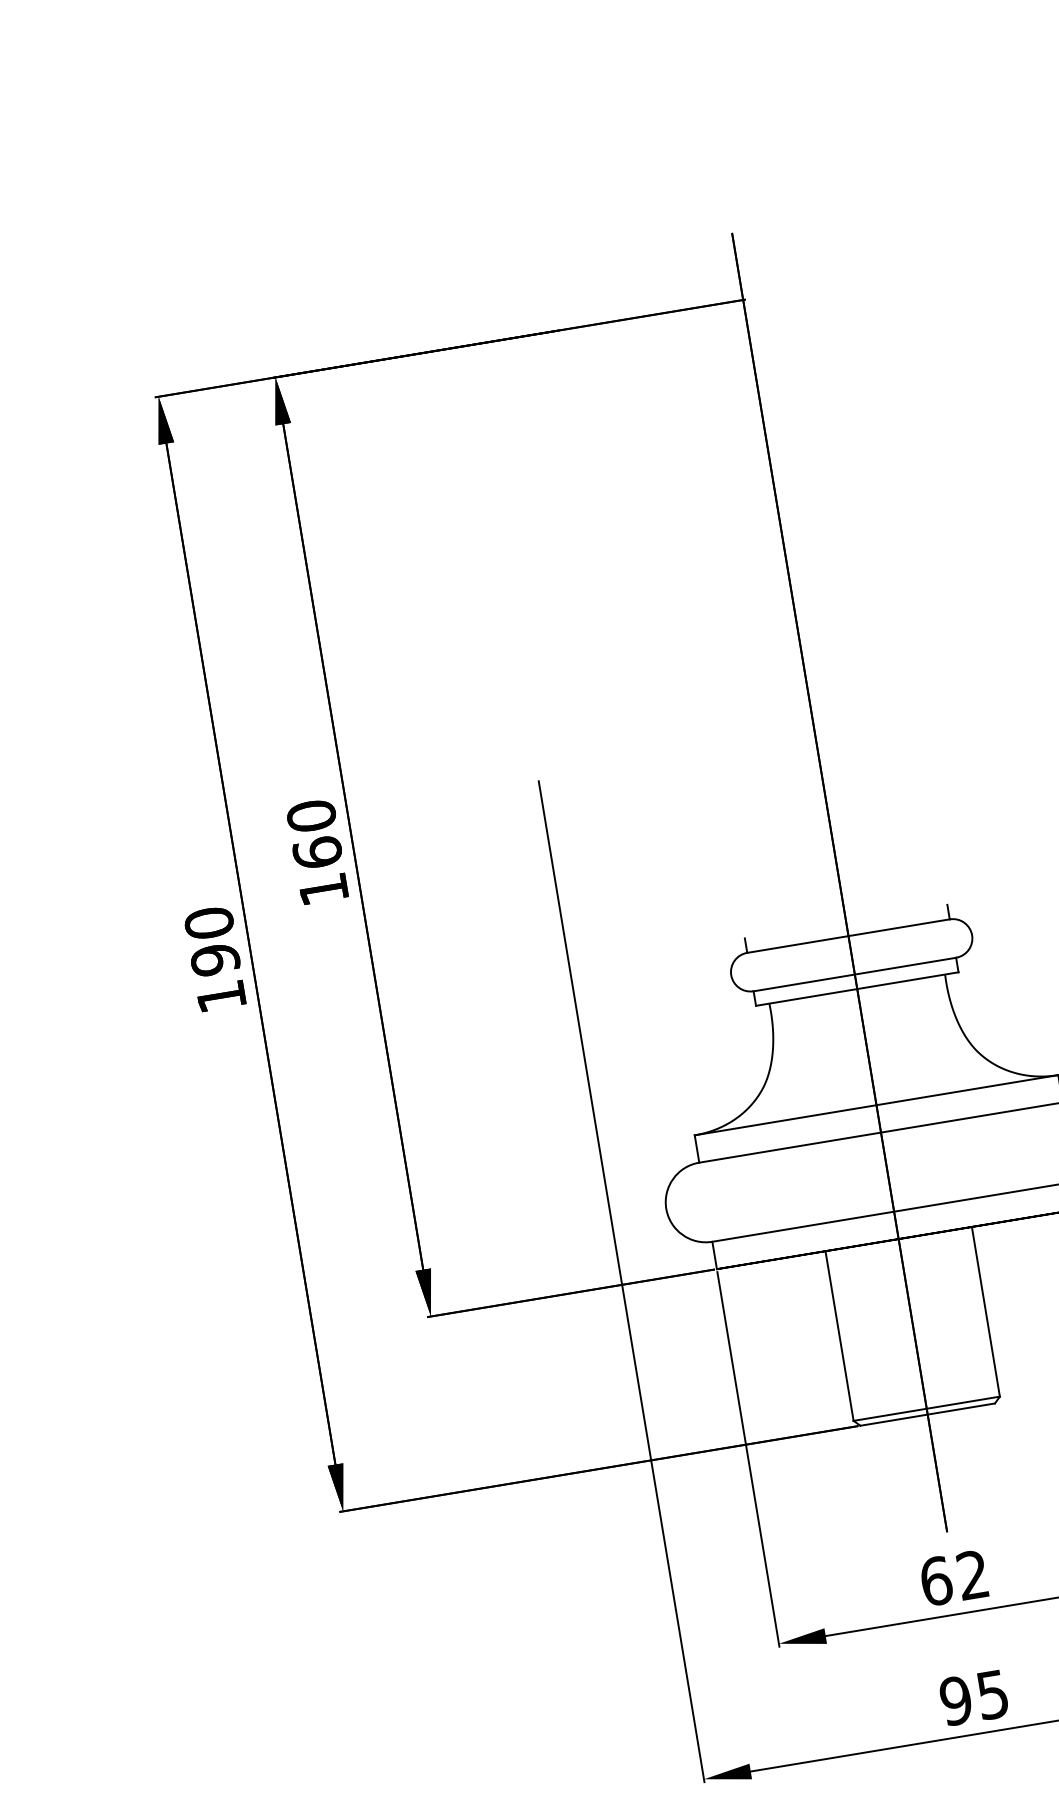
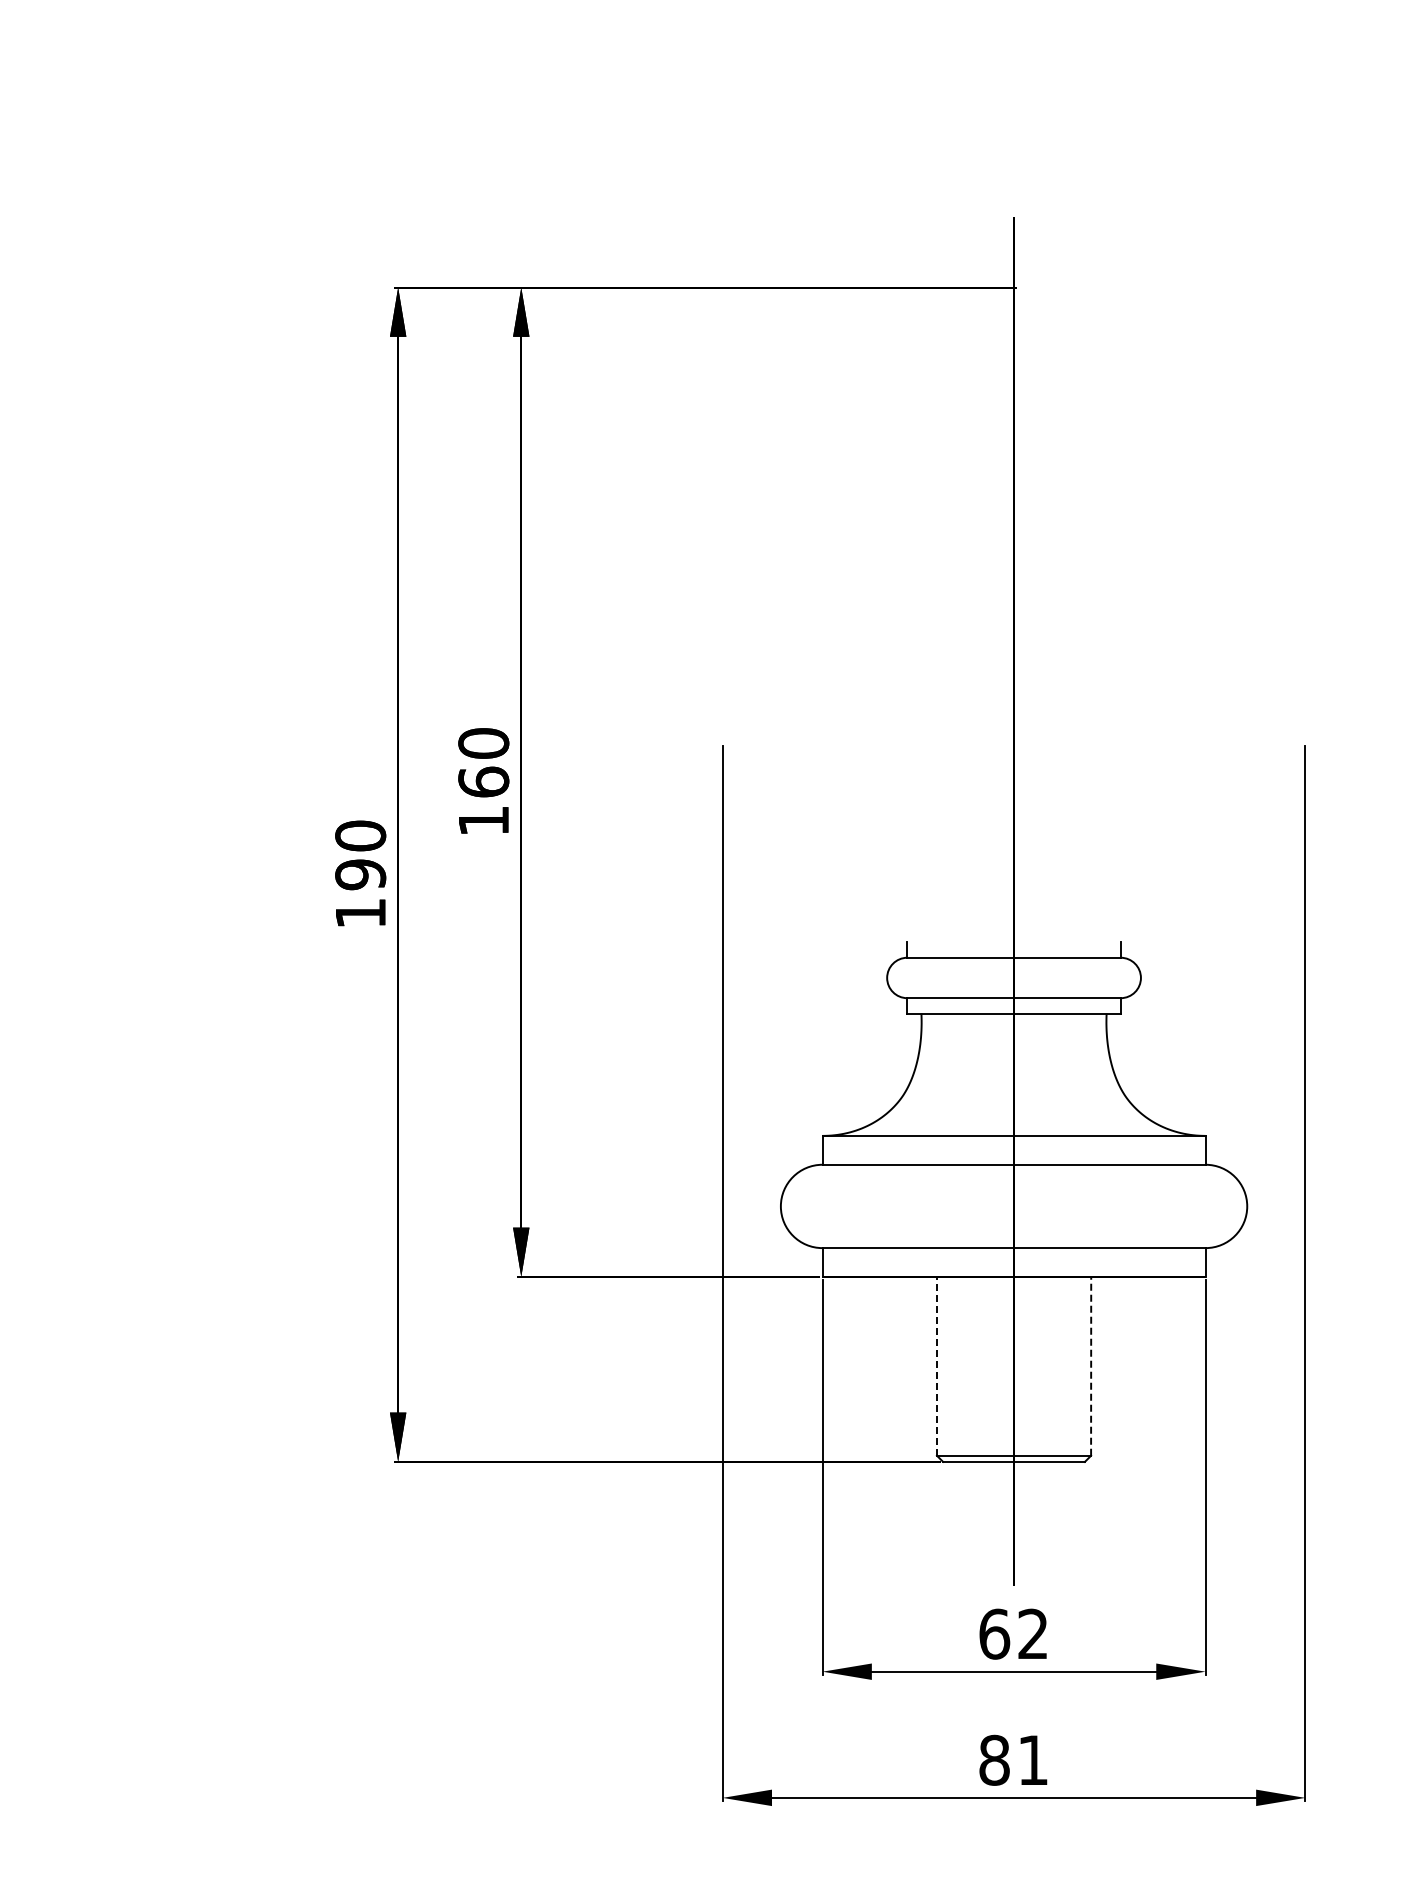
line: (986, 1310) -> (1091, 1365), solid -> dashed
line: (838, 1335) -> (936, 1365), solid -> dashed
text: (974, 1698) -> (1013, 1760), 95 -> 81

